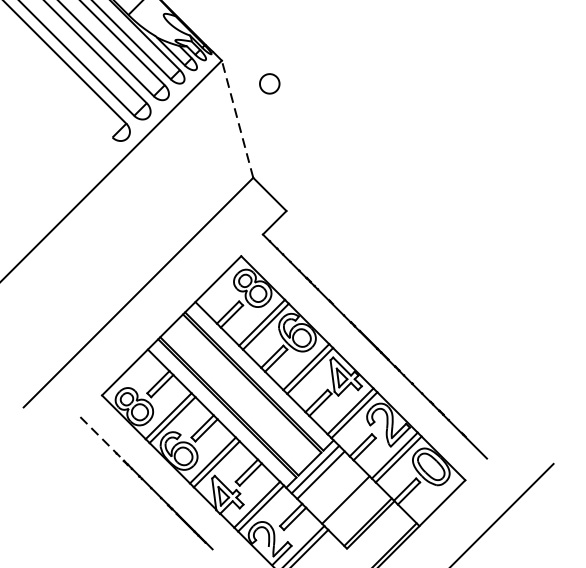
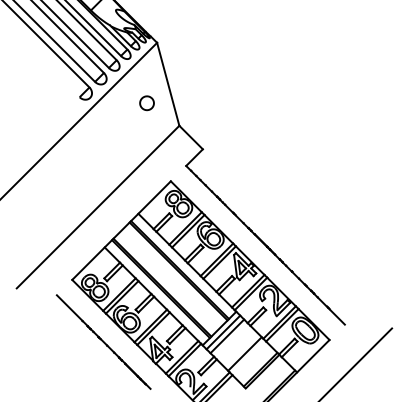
part: (268, 84) -> (146, 103), moved
line: (237, 119) -> (168, 84), dashed -> solid
line: (102, 438) -> (72, 310), dashed -> solid

